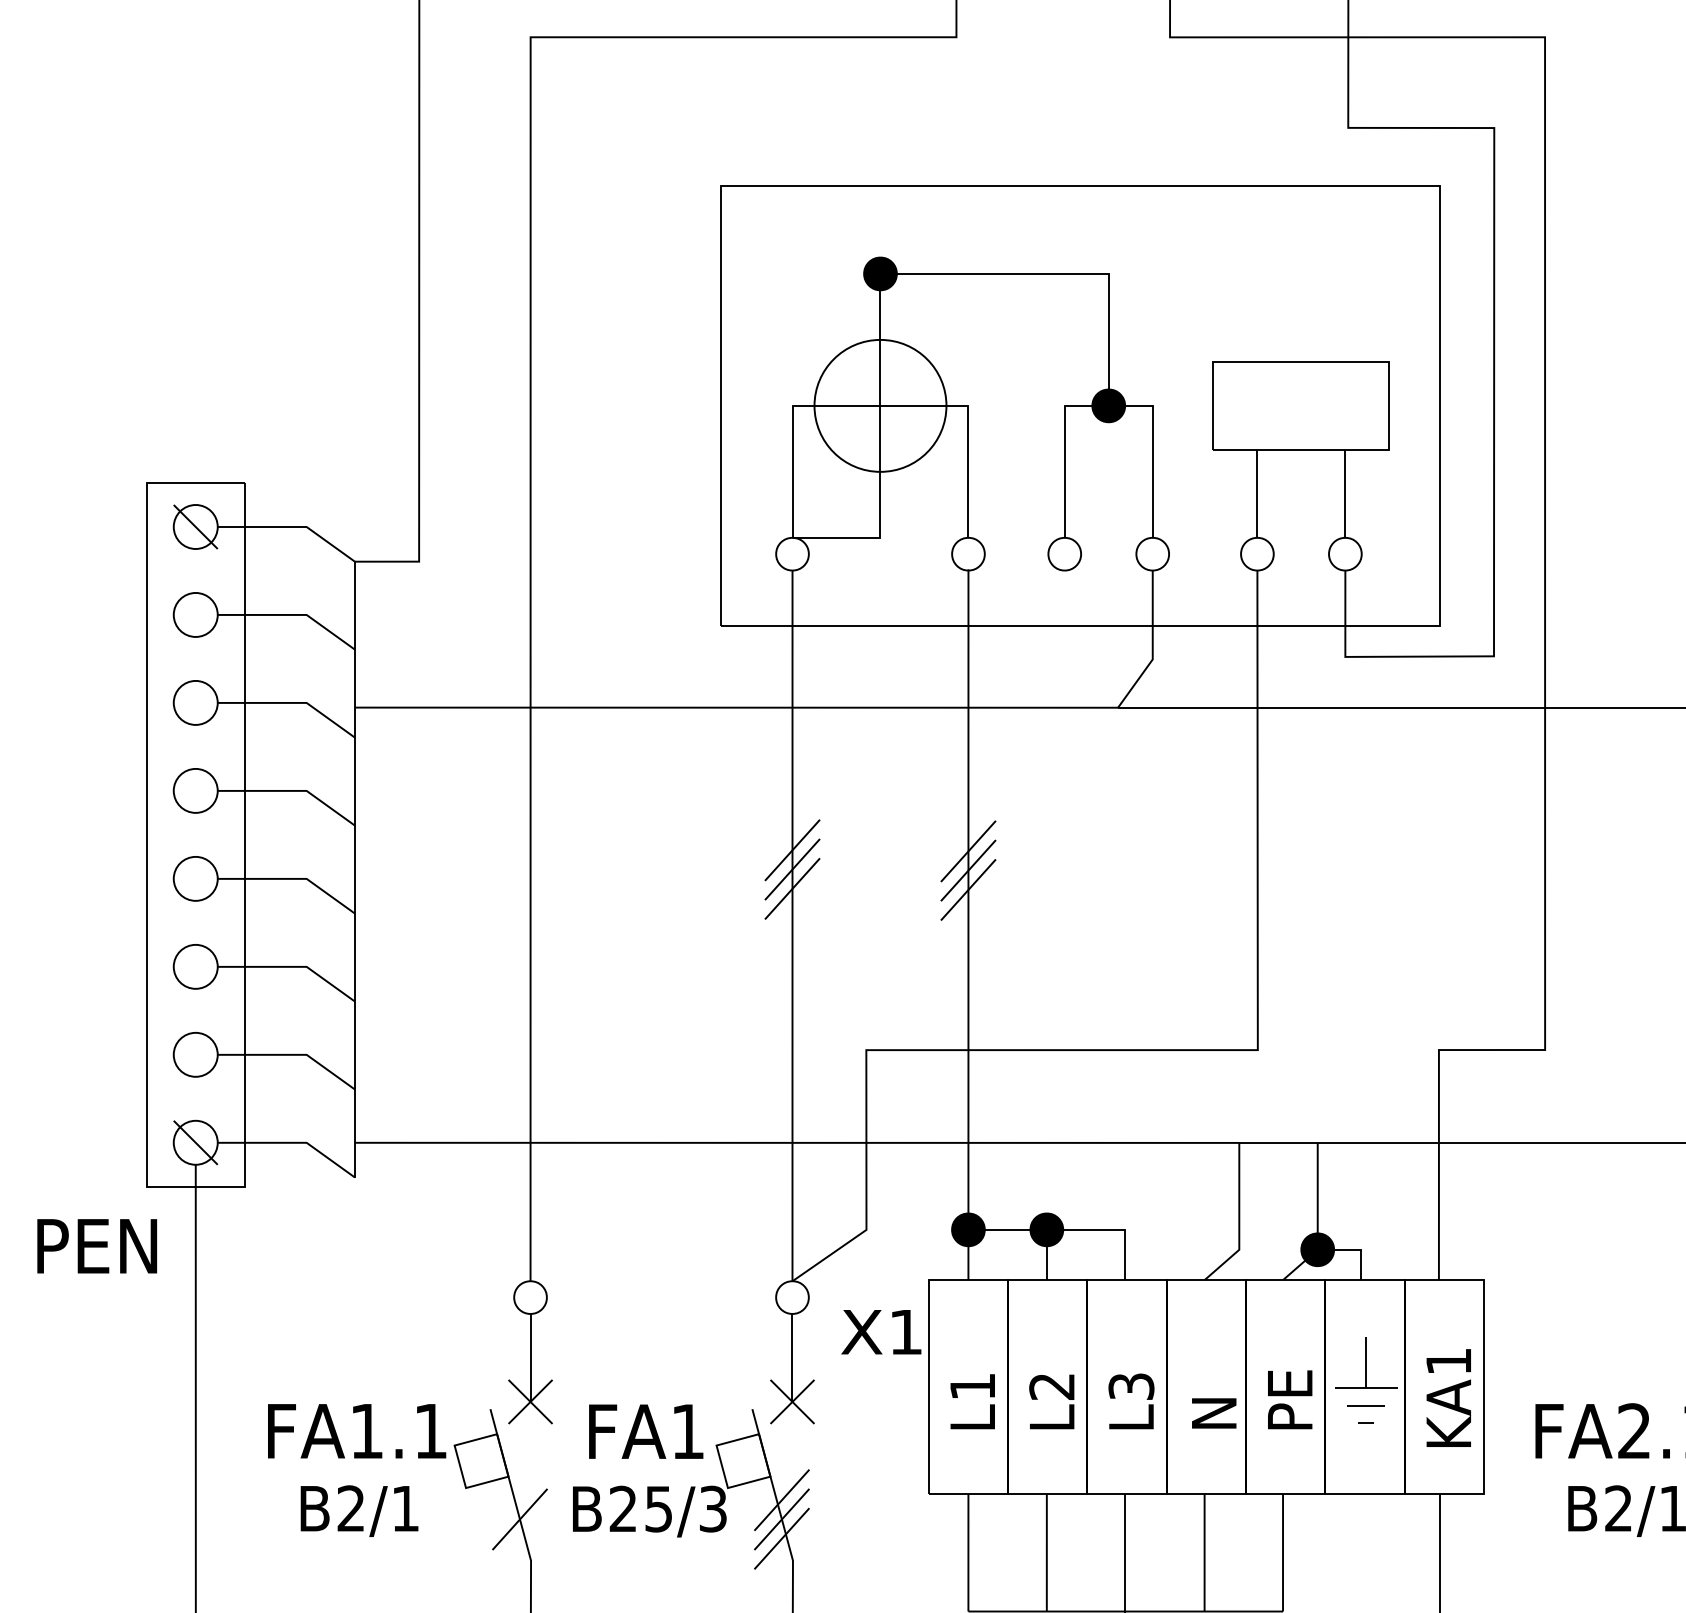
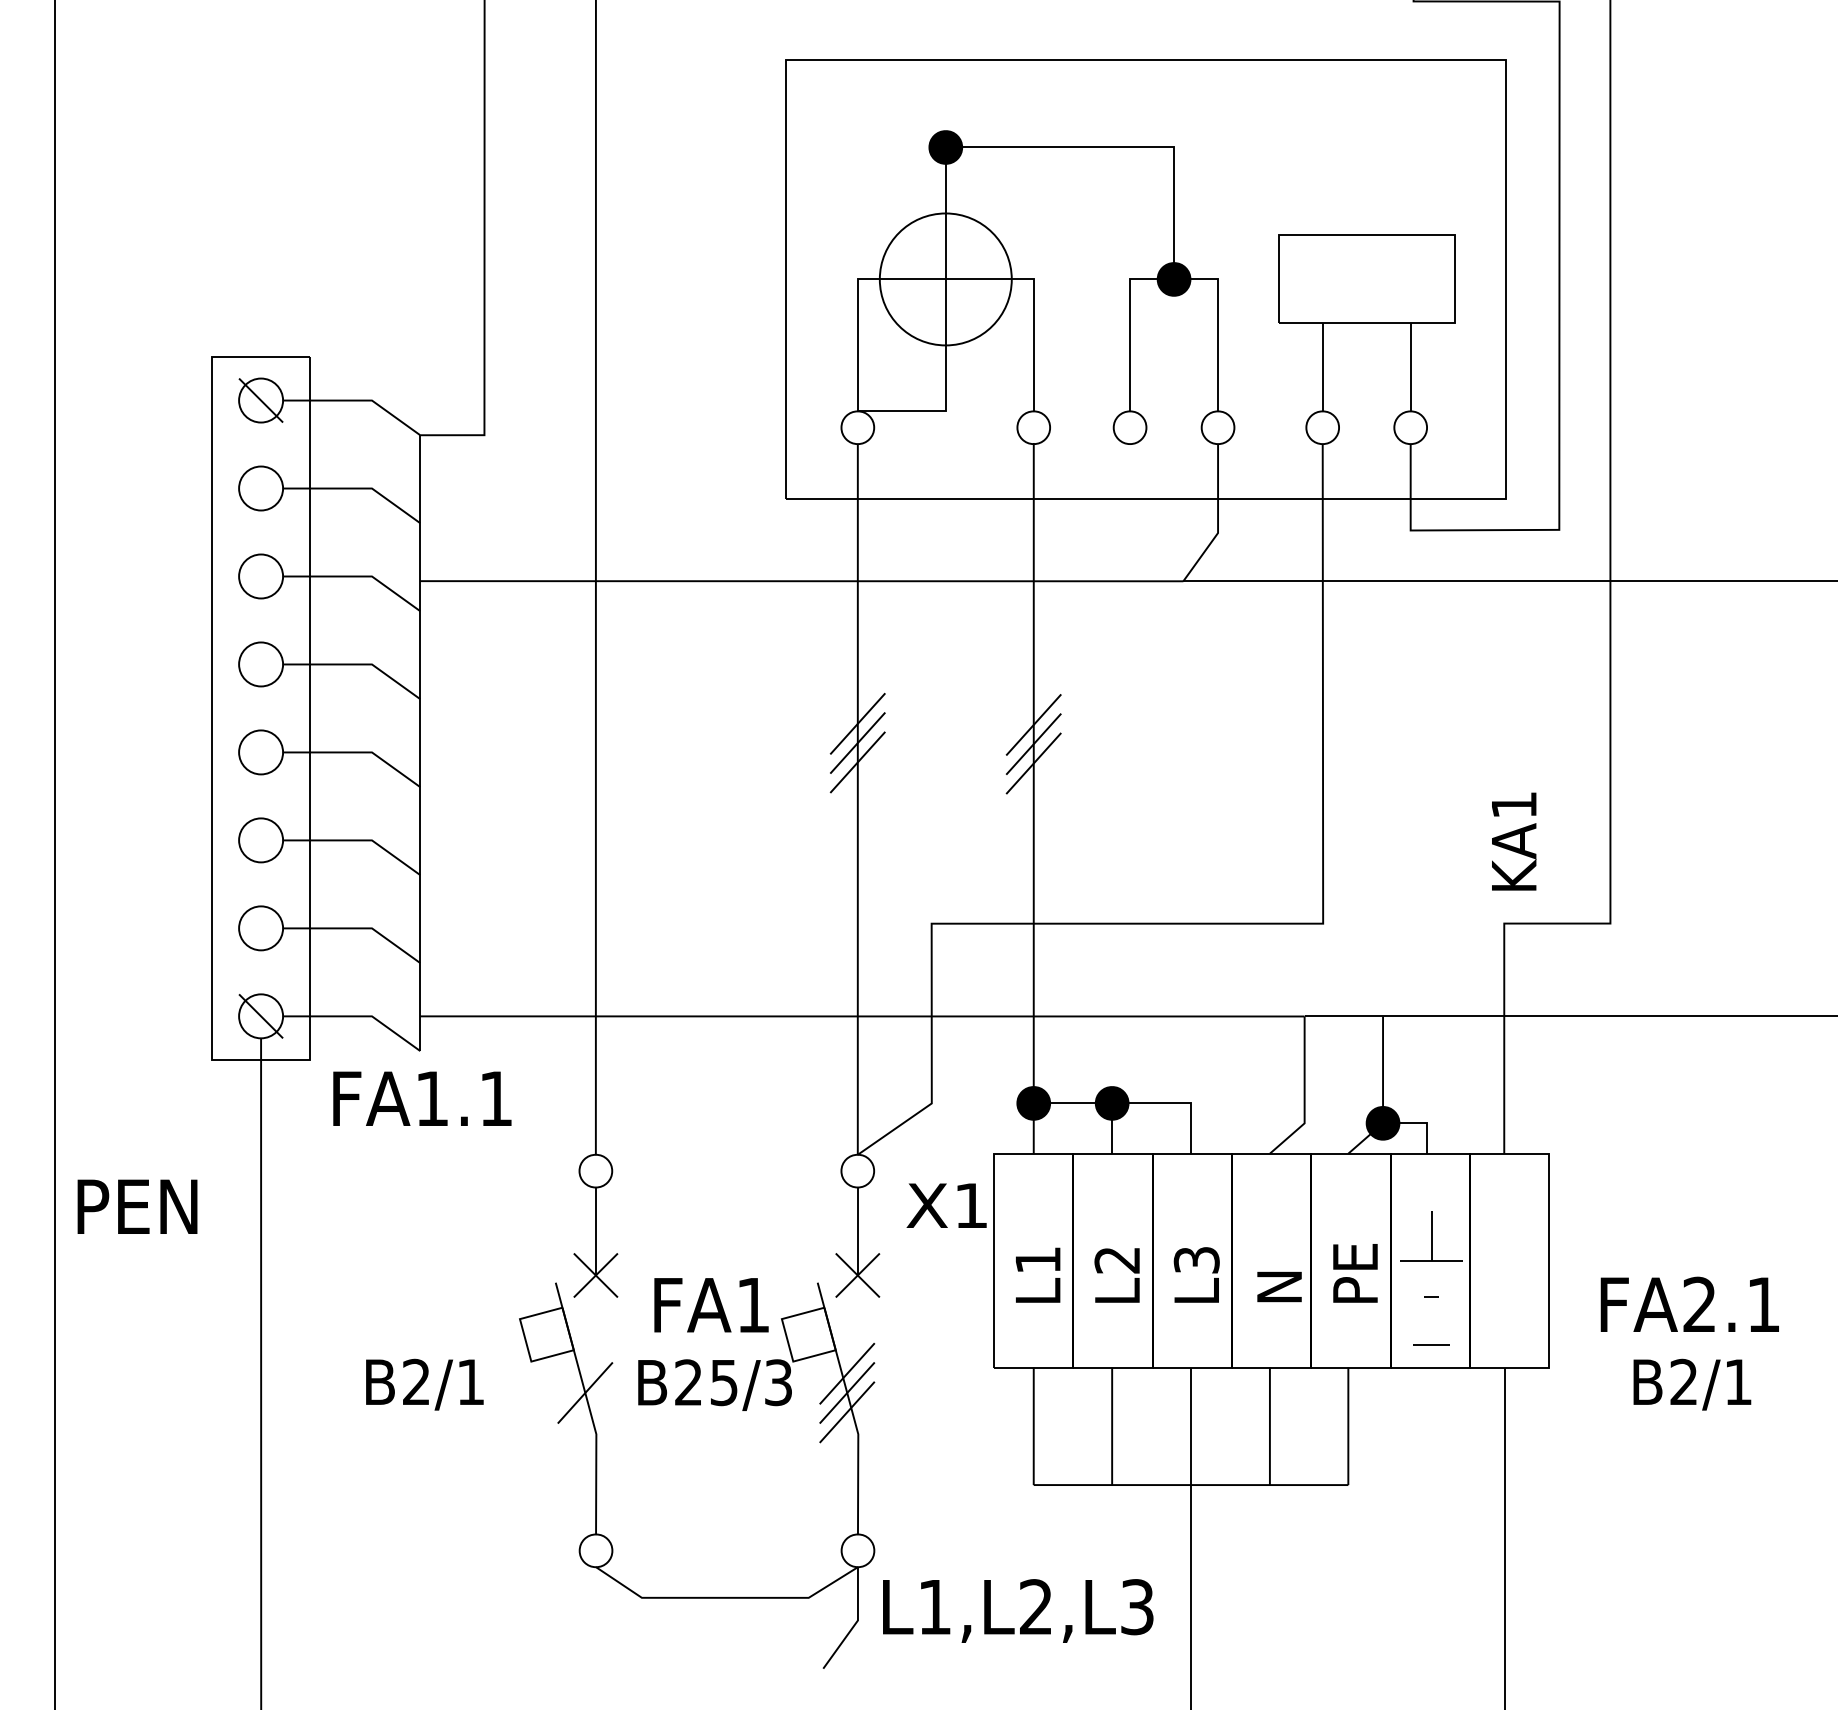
text: (97, 1245) -> (137, 1206), moved
text: (1449, 1397) -> (1514, 841), moved
line: (1366, 1404) -> (1431, 1344), moved
text: (357, 1430) -> (422, 1098), moved

